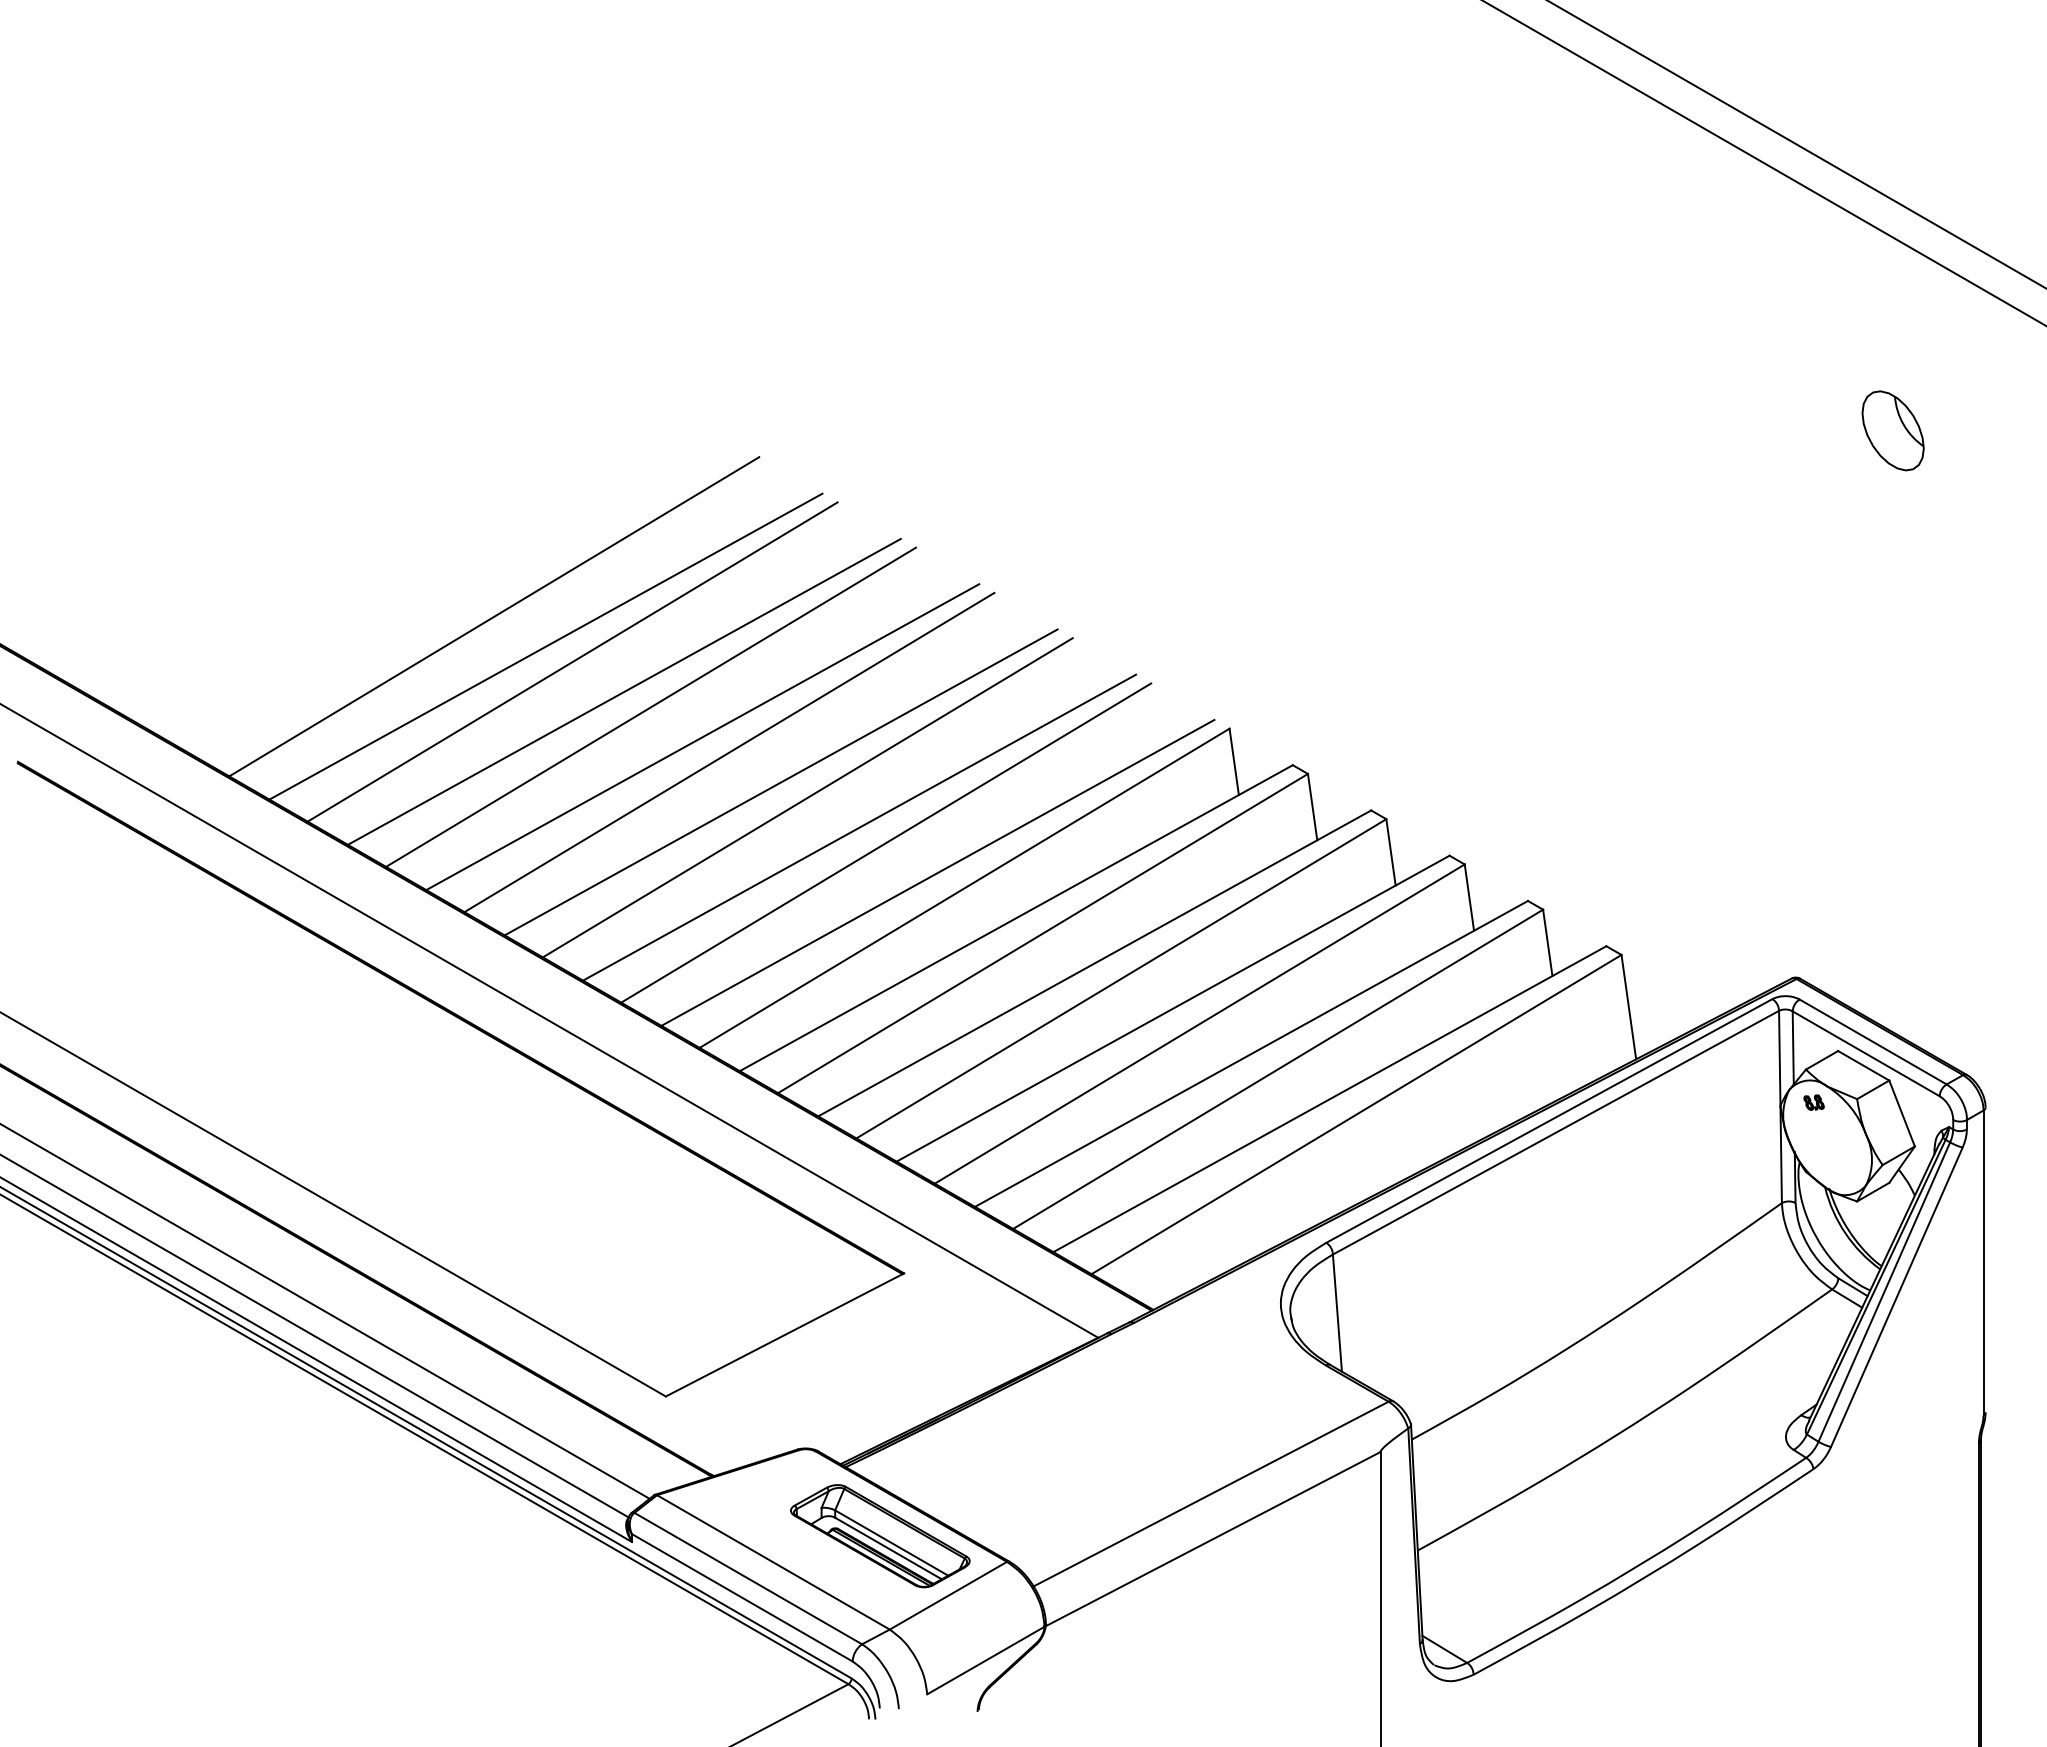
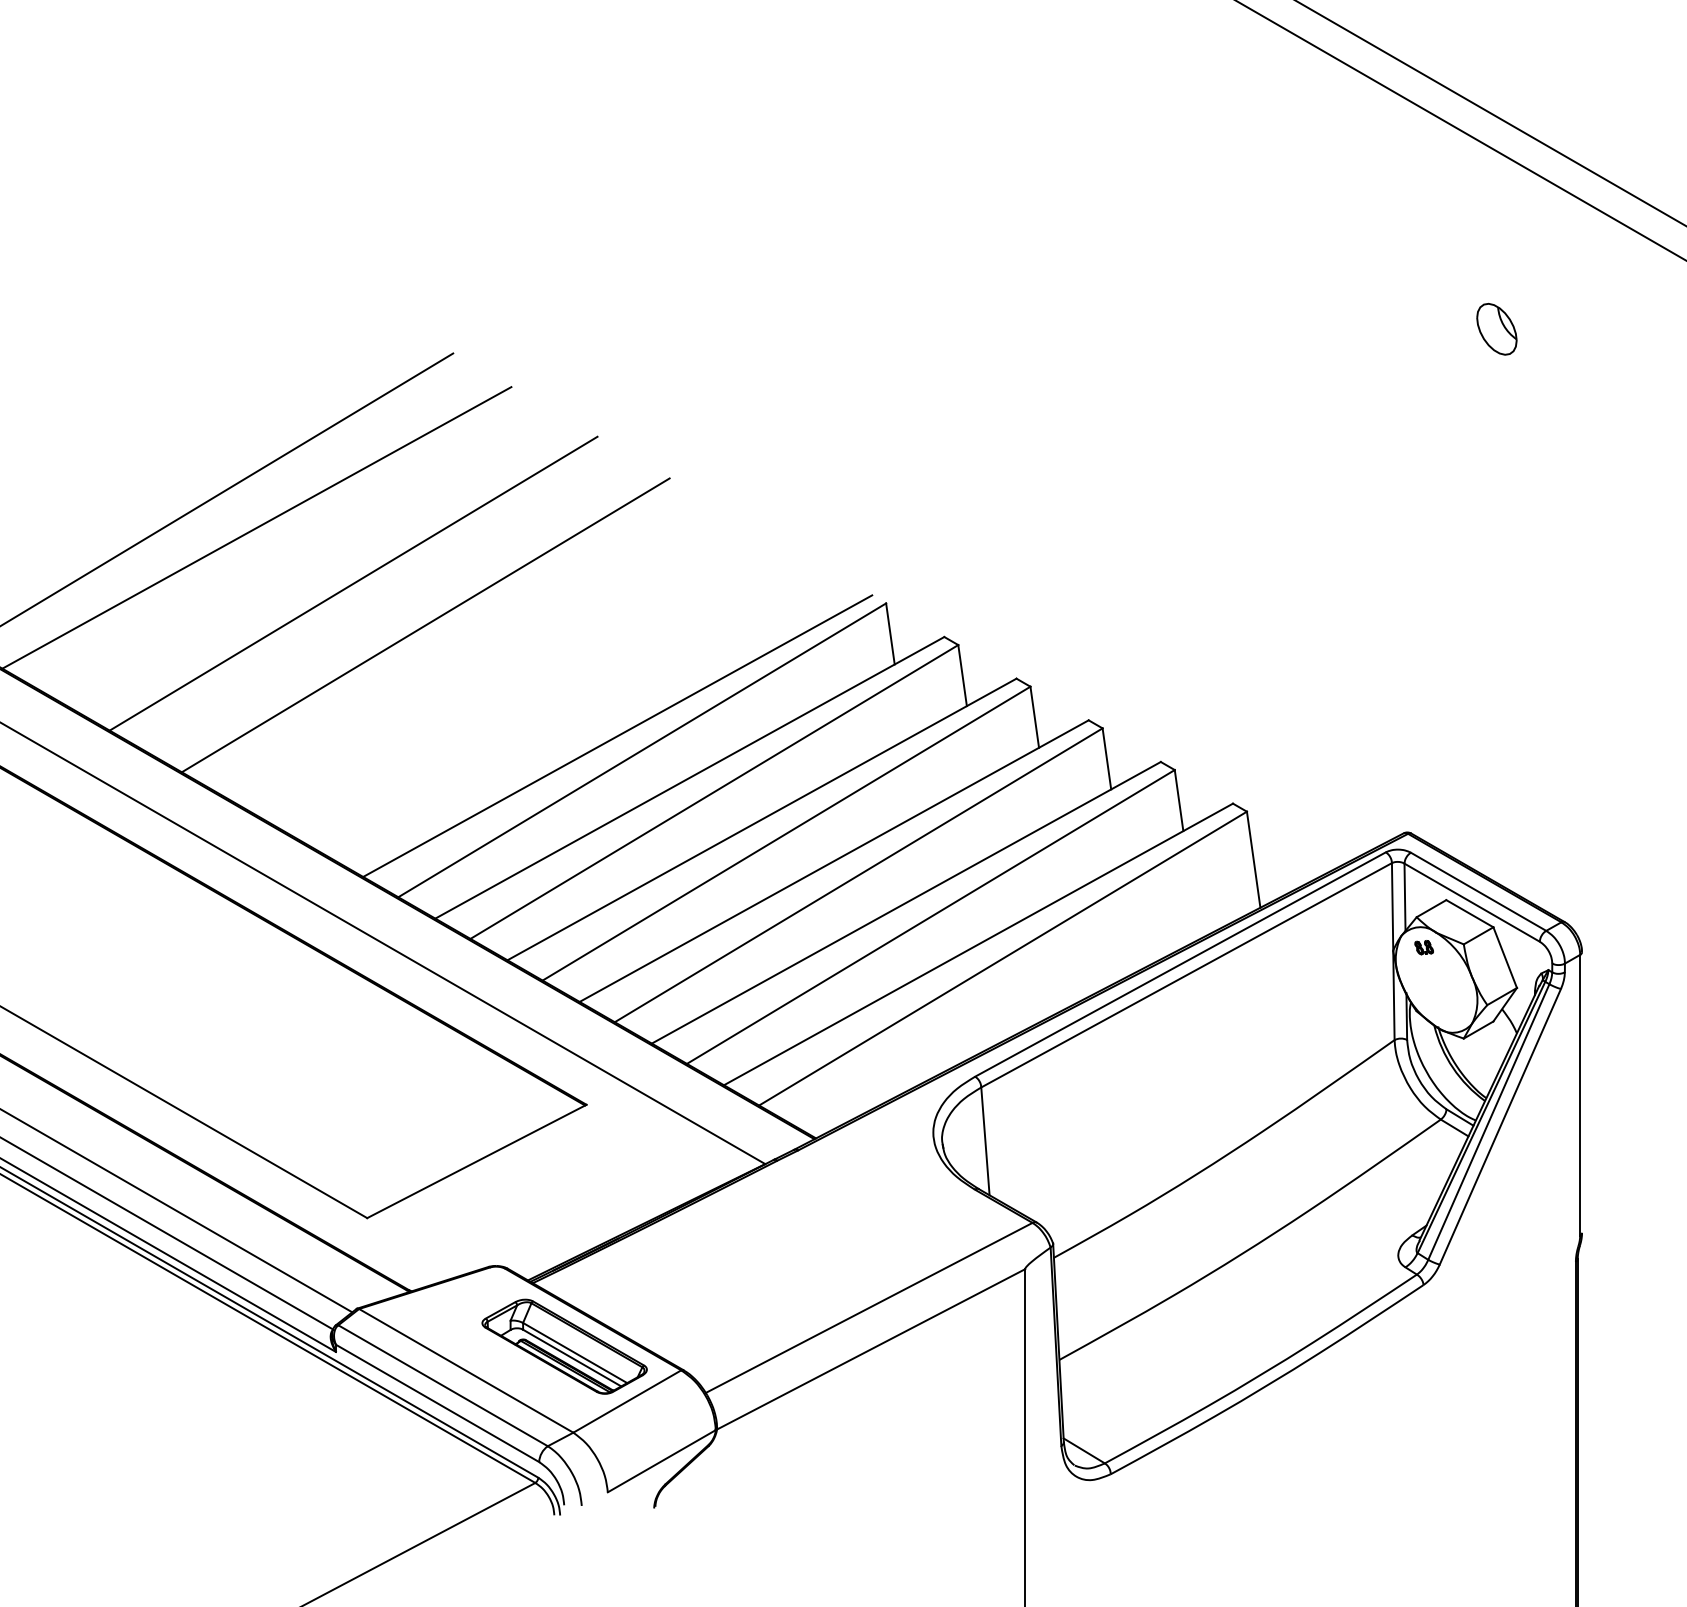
part: (1892, 430) -> (1496, 328), size x0.7
line: (572, 661) -> (281, 541), removed
line: (623, 691) -> (328, 569), removed
line: (702, 737) -> (400, 611), removed
line: (780, 782) -> (472, 652), removed
line: (807, 797) -> (497, 666), removed
line: (859, 827) -> (545, 694), removed
line: (886, 842) -> (570, 708), removed

